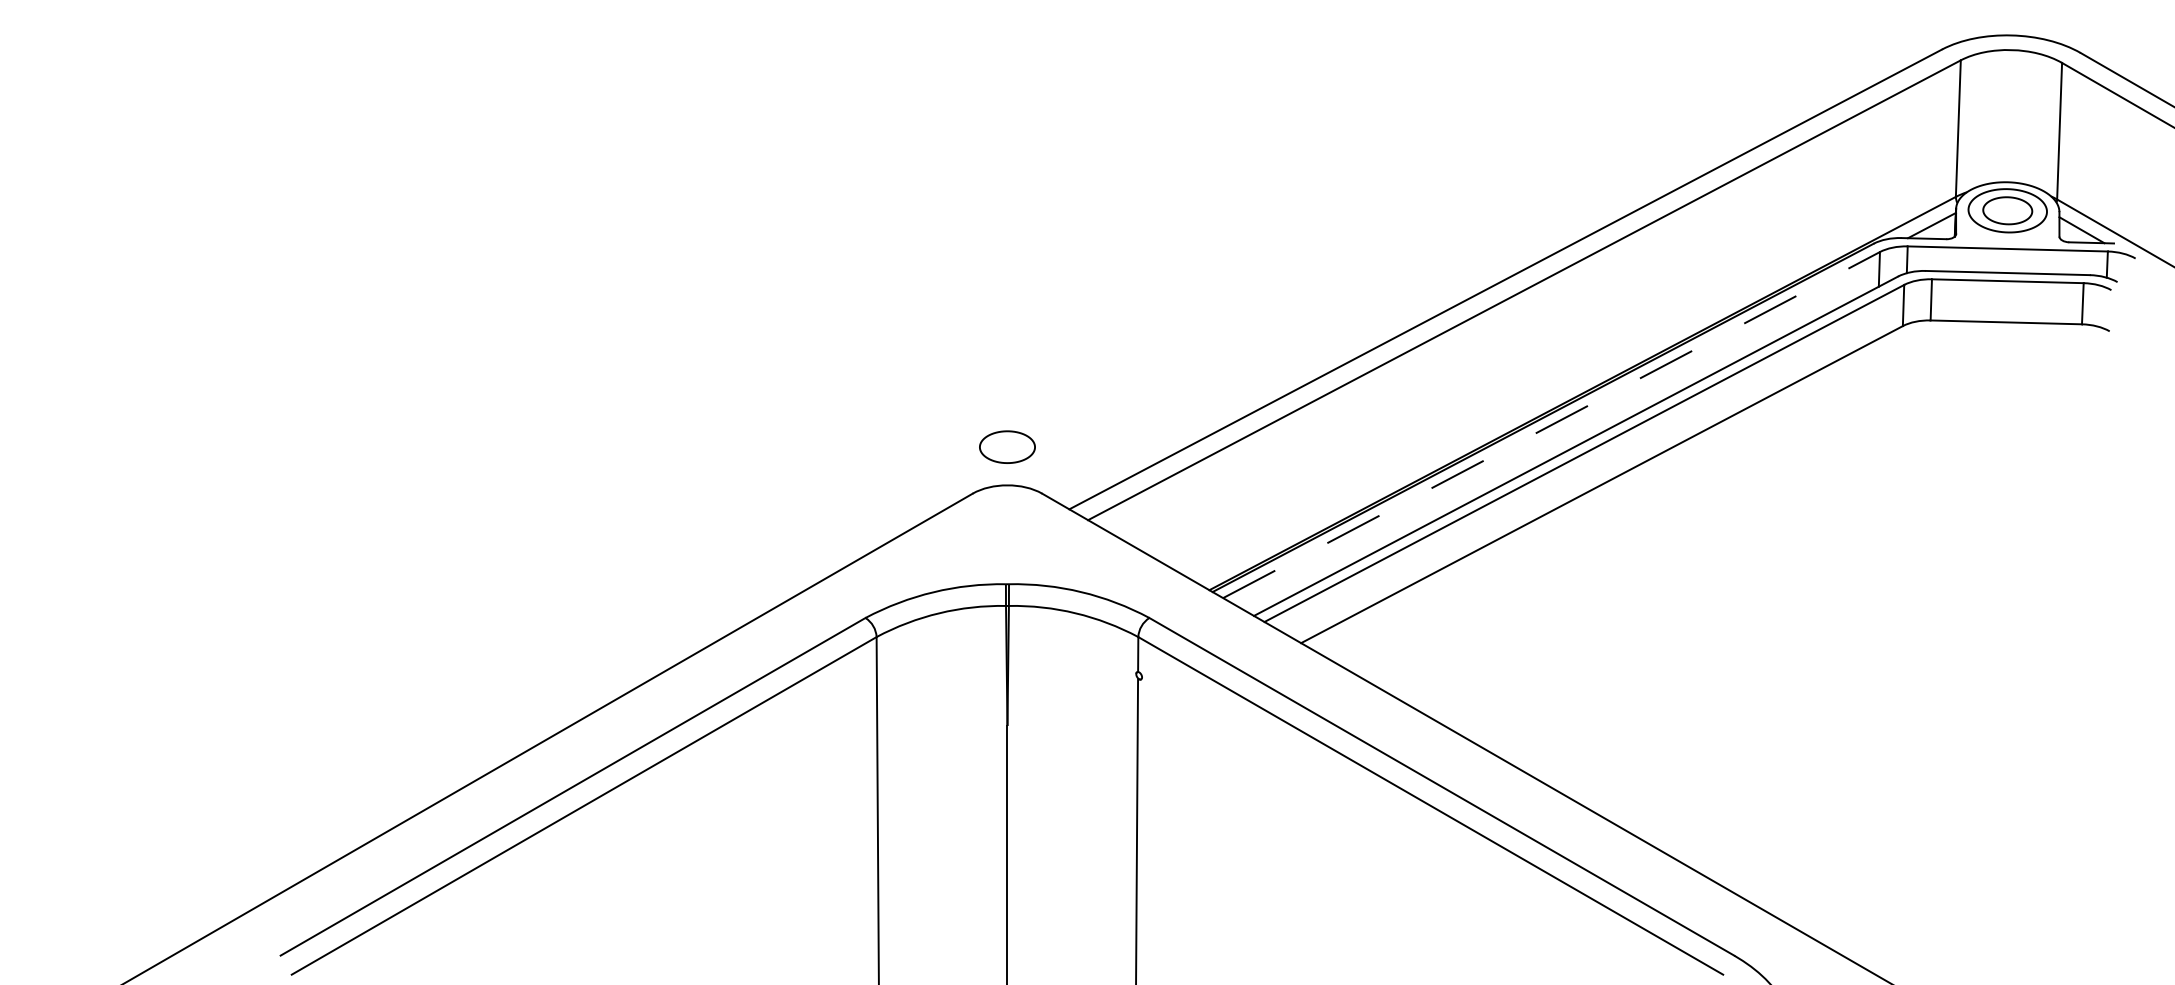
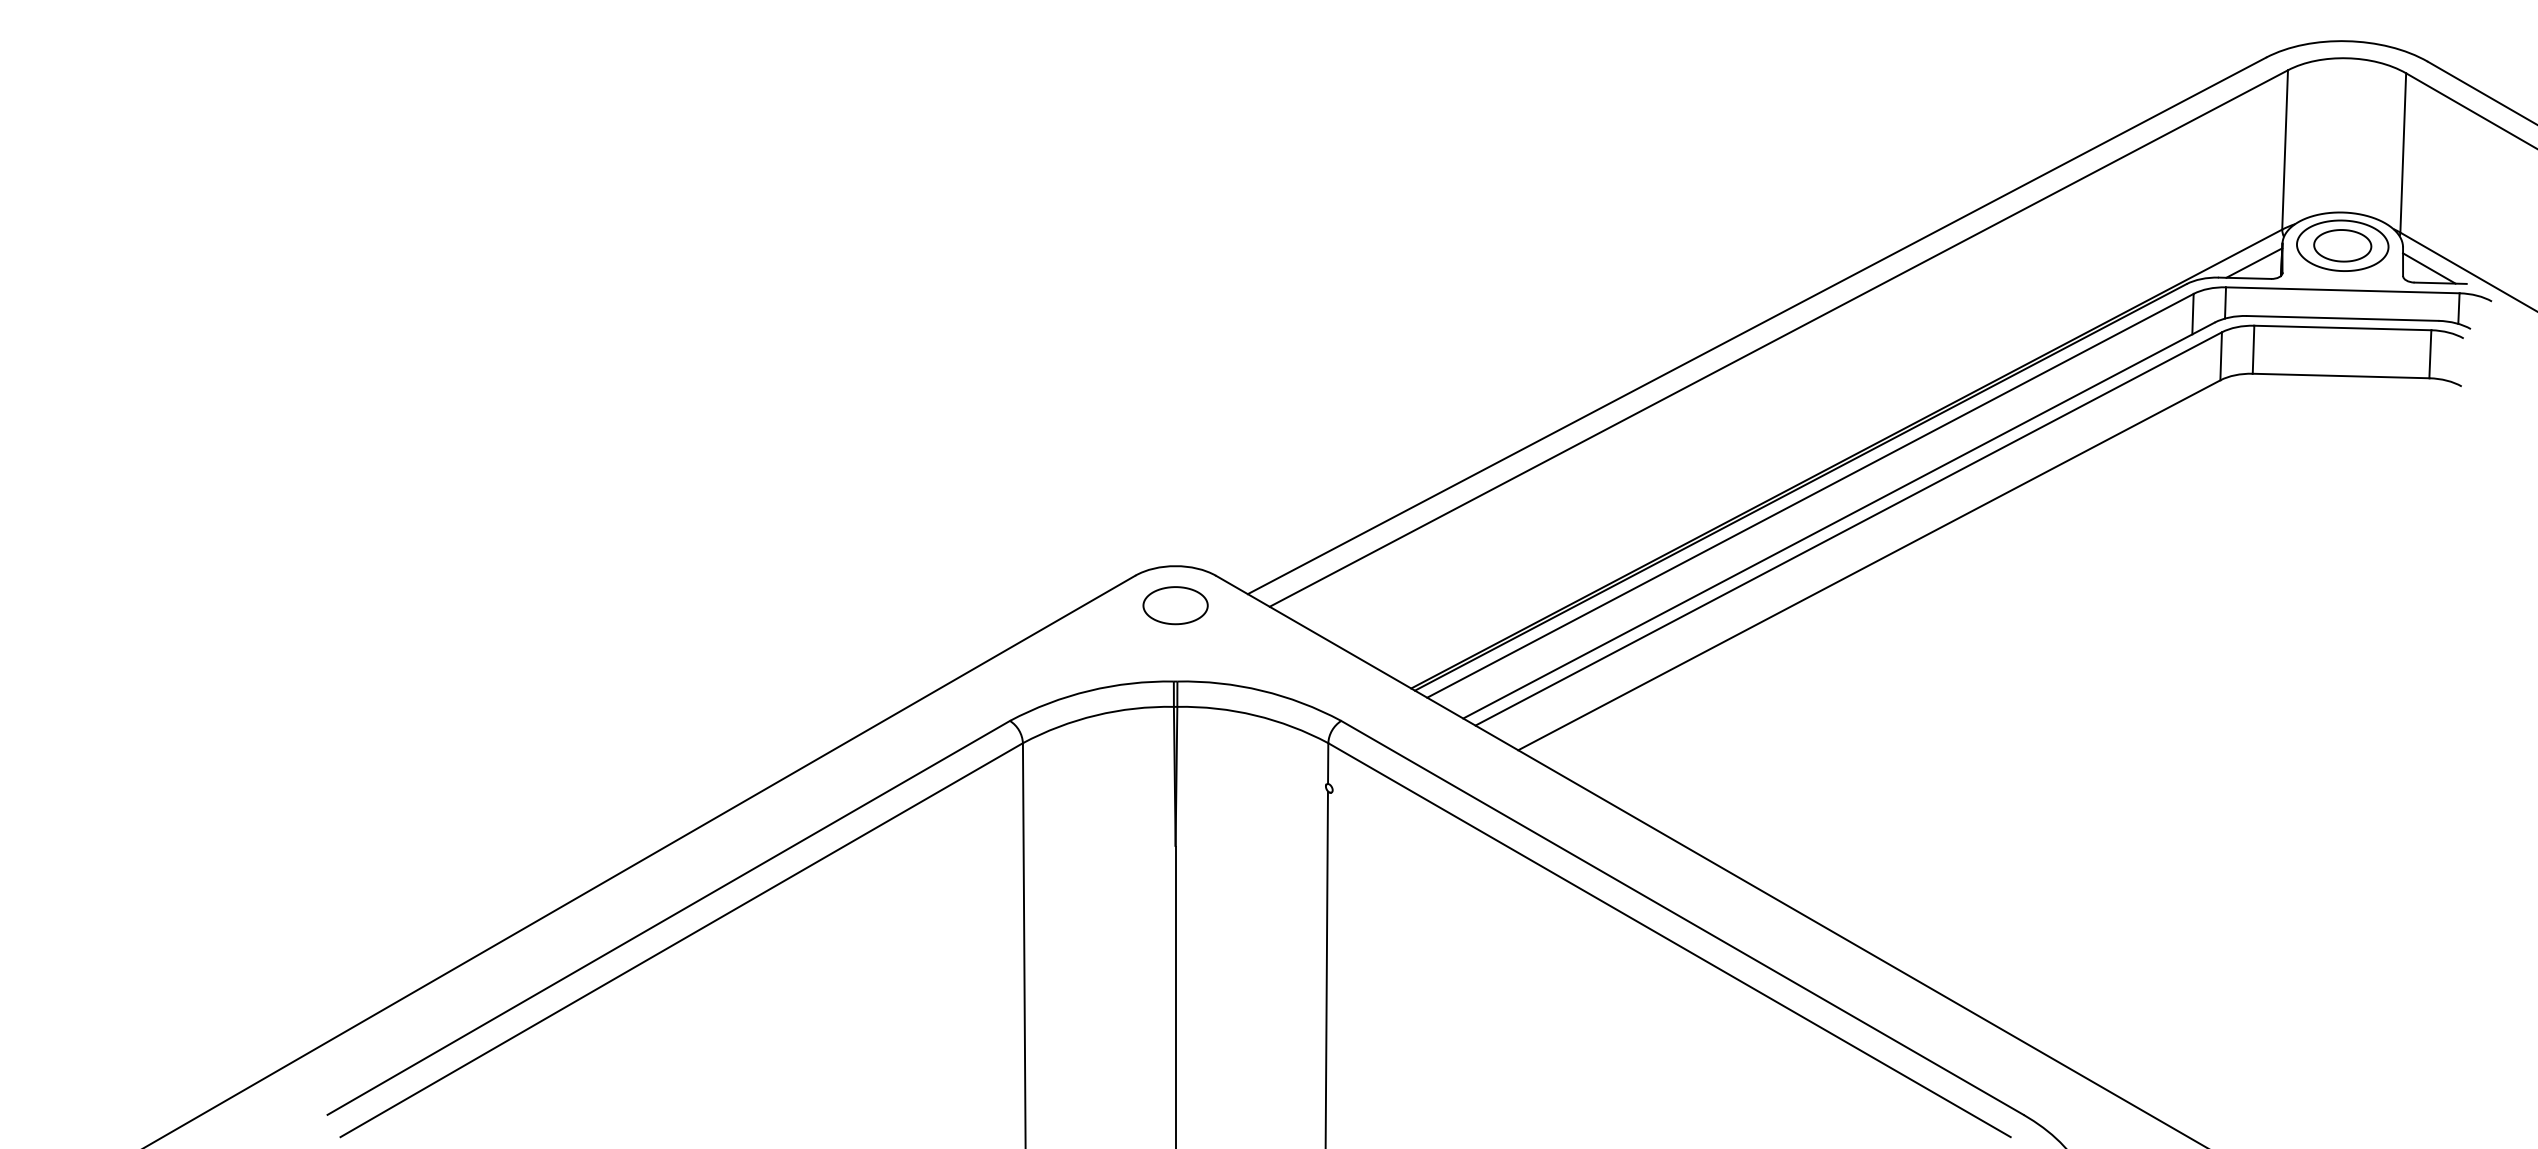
line: (1551, 424) -> (1810, 495), dashed -> solid
part: (1007, 446) -> (1175, 604), moved

